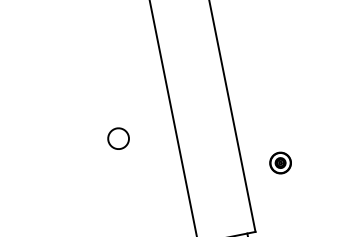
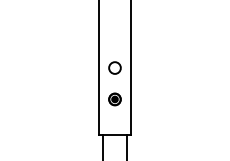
circle: (117, 137) -> (114, 67), moved
part: (279, 163) -> (114, 99), moved

